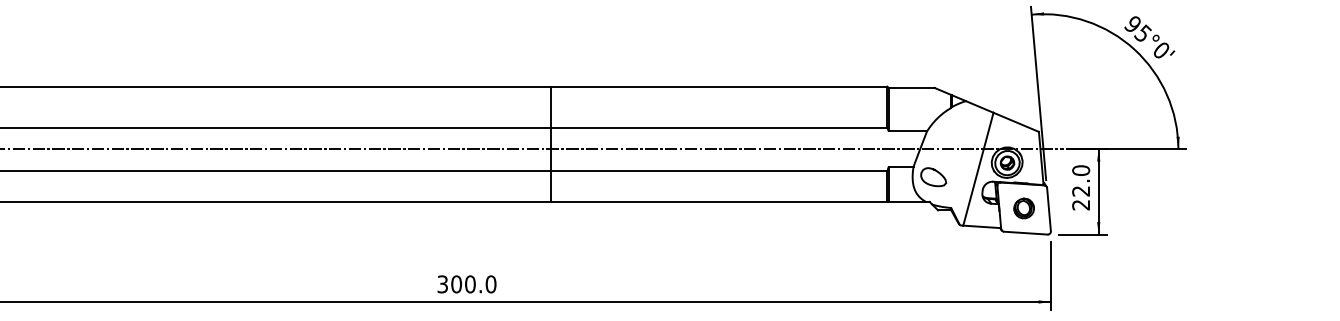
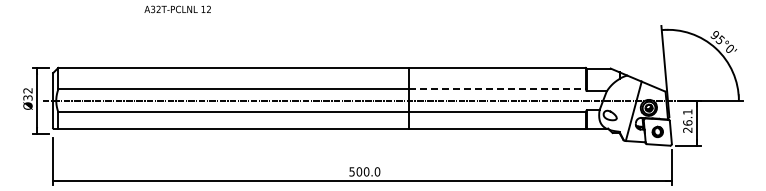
line: (721, 127) -> (498, 89), solid -> dashed
text: (1080, 180) -> (687, 117), 22.0 -> 26.1
text: (441, 283) -> (351, 171), 300.0 -> 500.0

